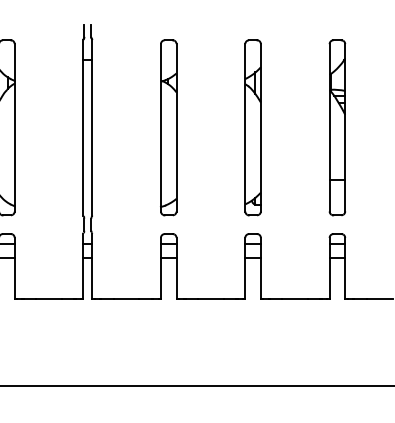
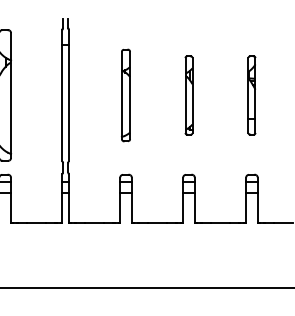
part: (168, 127) -> (125, 95), size x0.7
part: (252, 127) -> (188, 95), size x0.6
part: (336, 127) -> (251, 95), size x0.6

